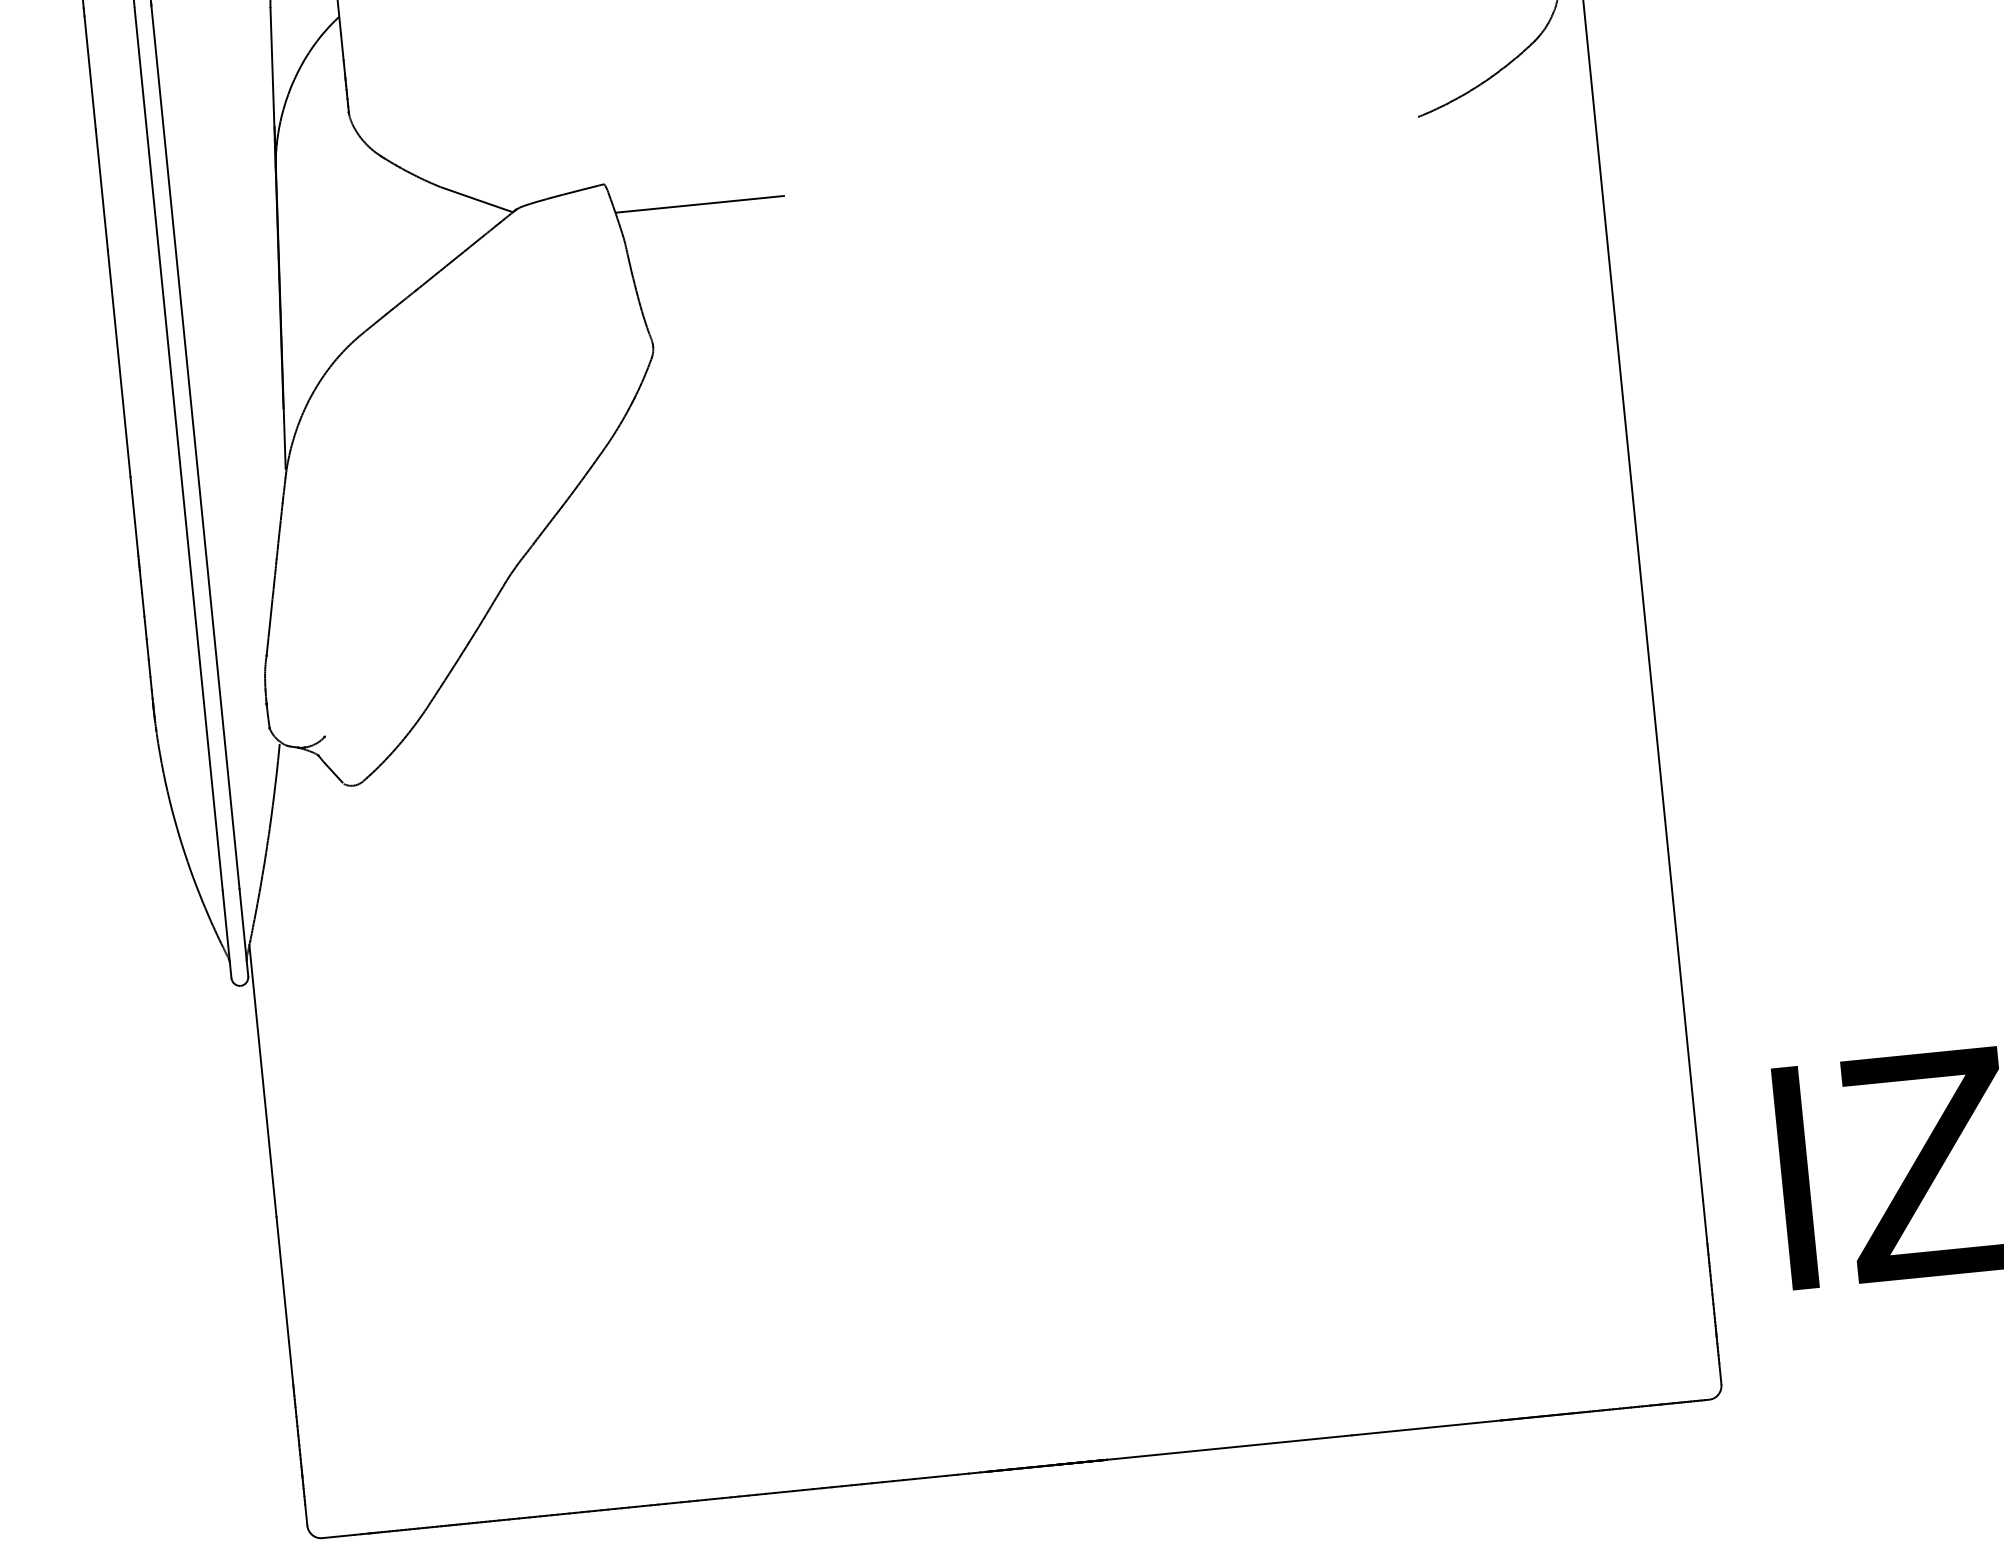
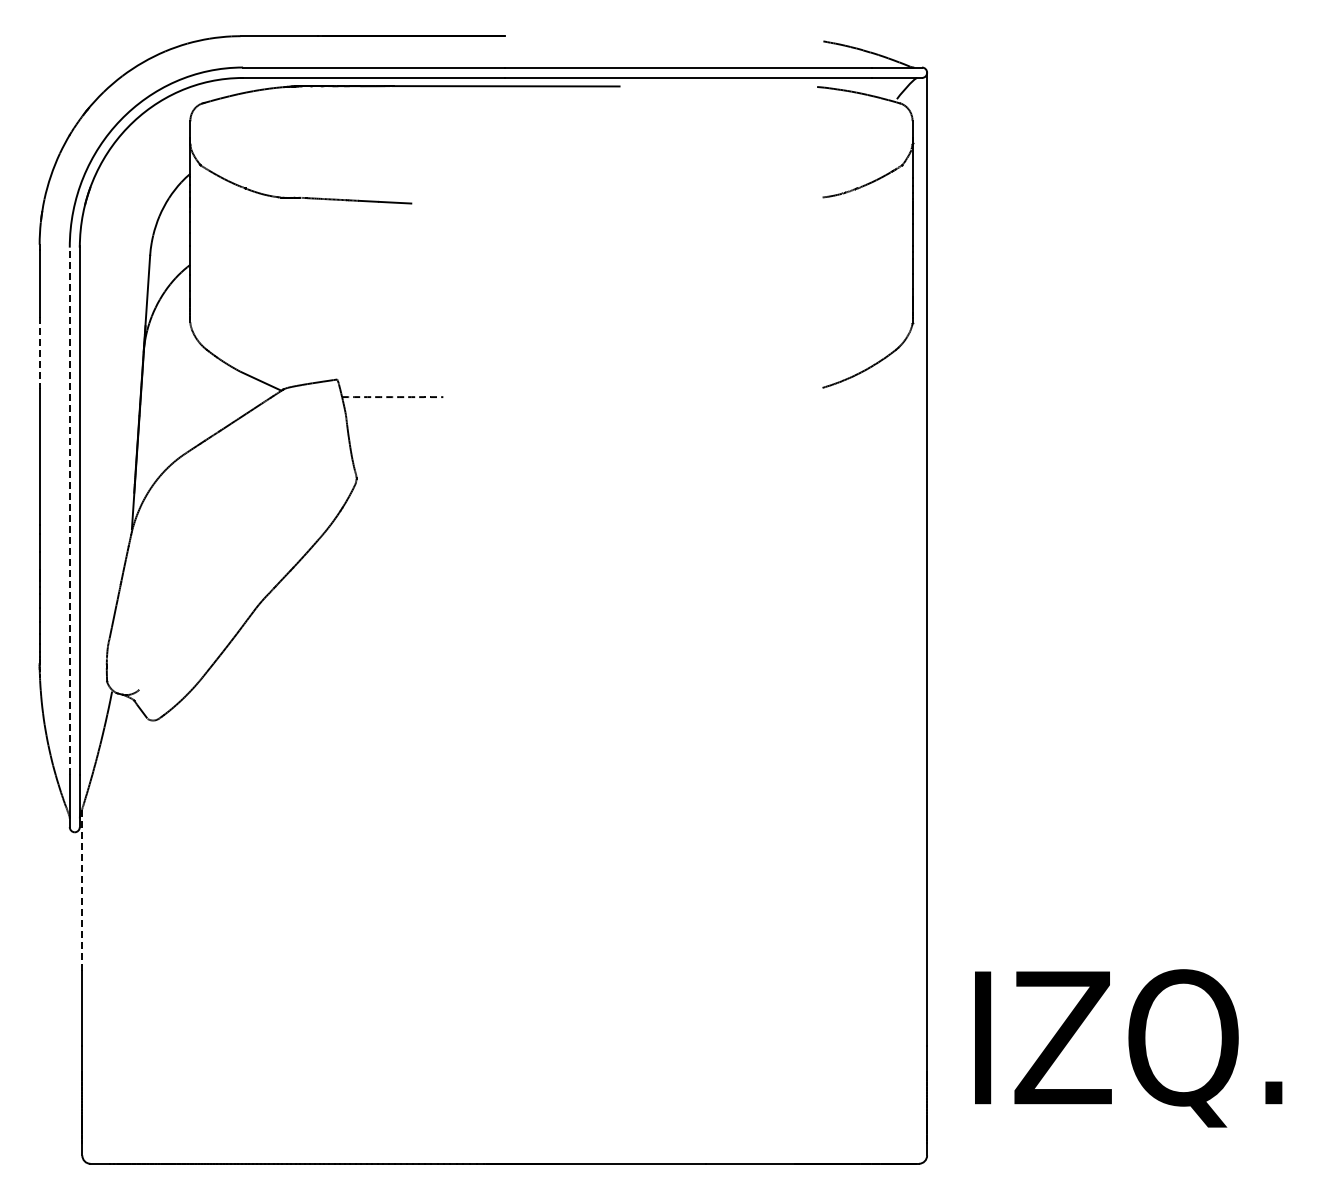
line: (101, 190) -> (39, 353), solid -> dashed
arc: (699, 205) -> (392, 397), solid -> dashed
line: (178, 449) -> (69, 511), solid -> dashed
line: (263, 1080) -> (82, 889), solid -> dashed

